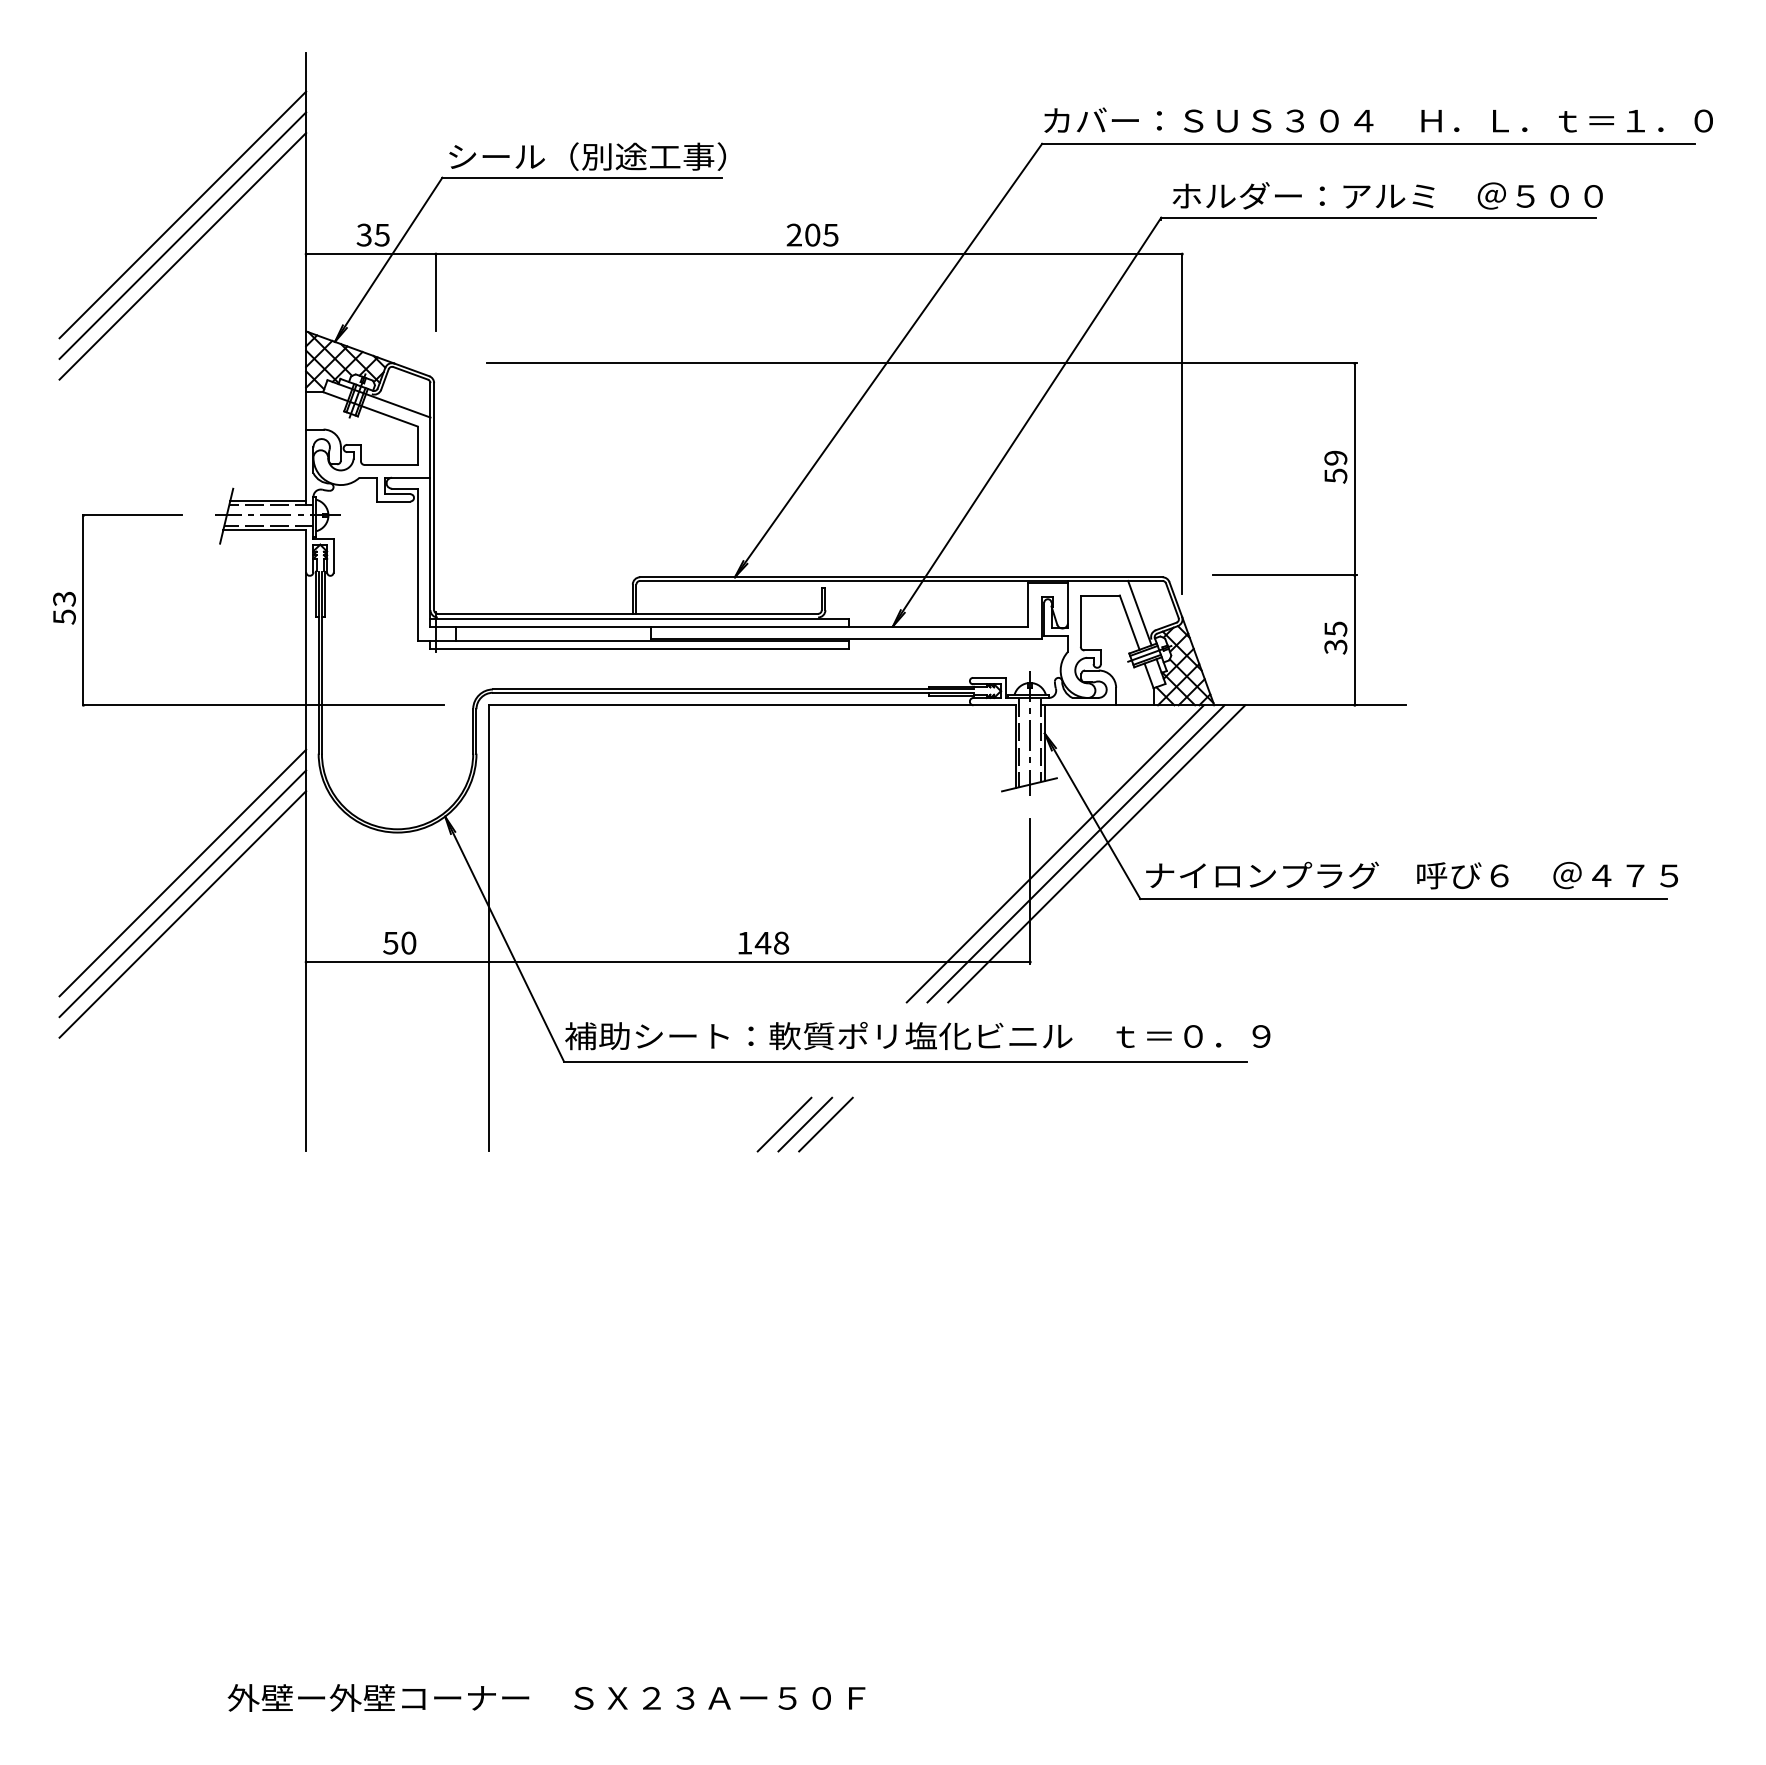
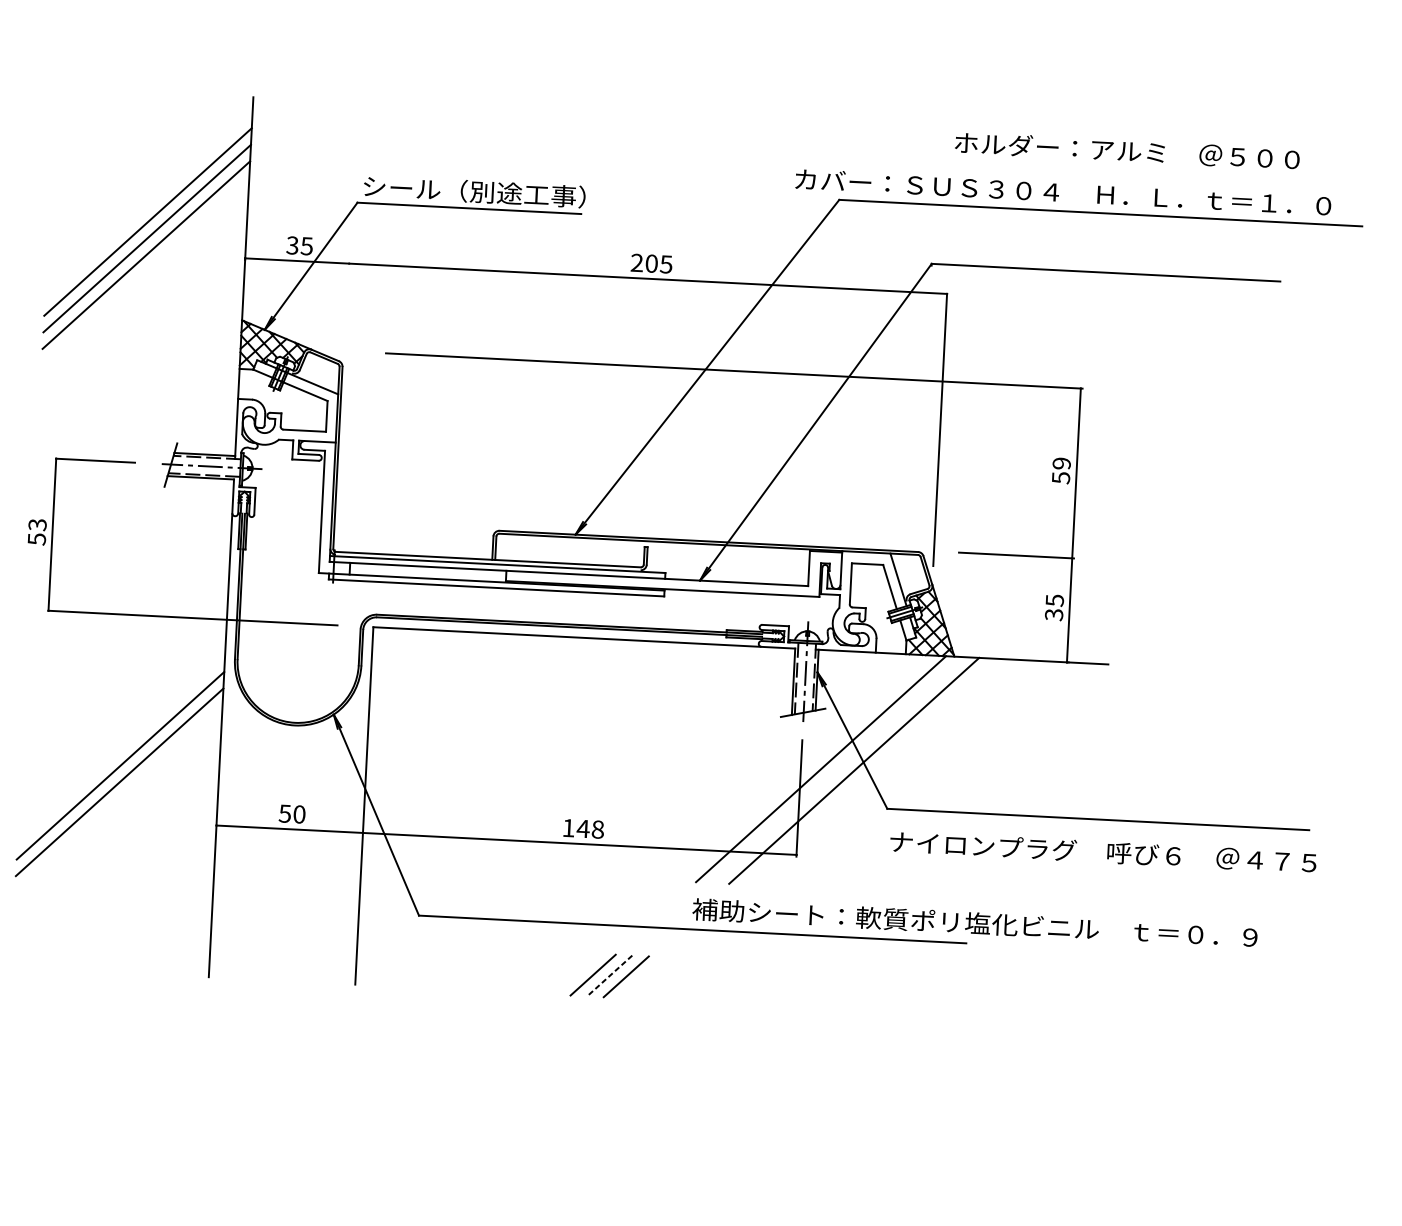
text: (1378, 119) -> (1063, 191), moved
text: (1387, 195) -> (1127, 150), moved
line: (435, 292) -> (347, 294), removed
line: (1075, 853) -> (837, 769), removed
line: (182, 872) -> (121, 748), removed
text: (1411, 875) -> (1102, 852), moved
text: (917, 1036) -> (974, 923), moved
line: (805, 1124) -> (609, 975), solid -> dashed

